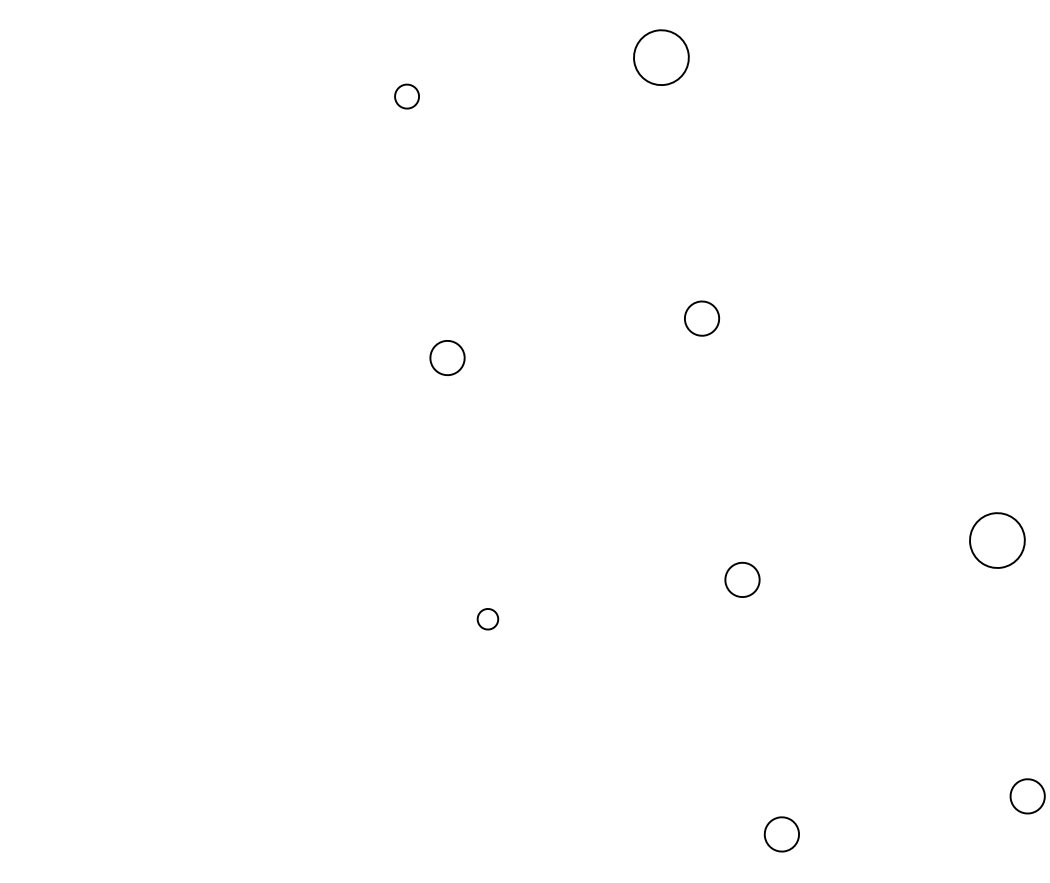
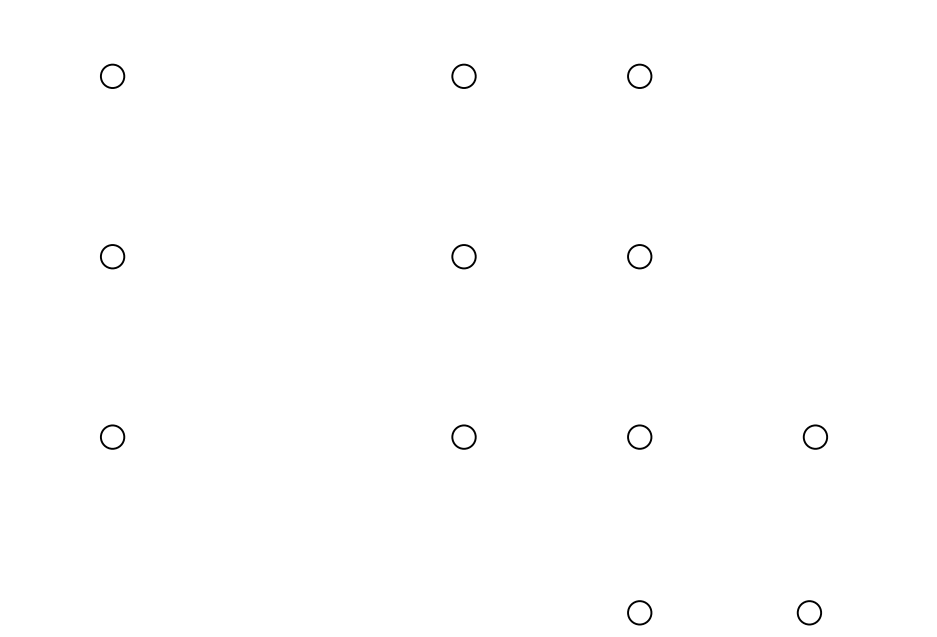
circle: (661, 56) -> (639, 75), size x0.62
circle: (406, 95) -> (463, 75), size x1.43
circle: (995, 539) -> (814, 436), size x0.62
circle: (487, 618) -> (463, 436), size x1.67

